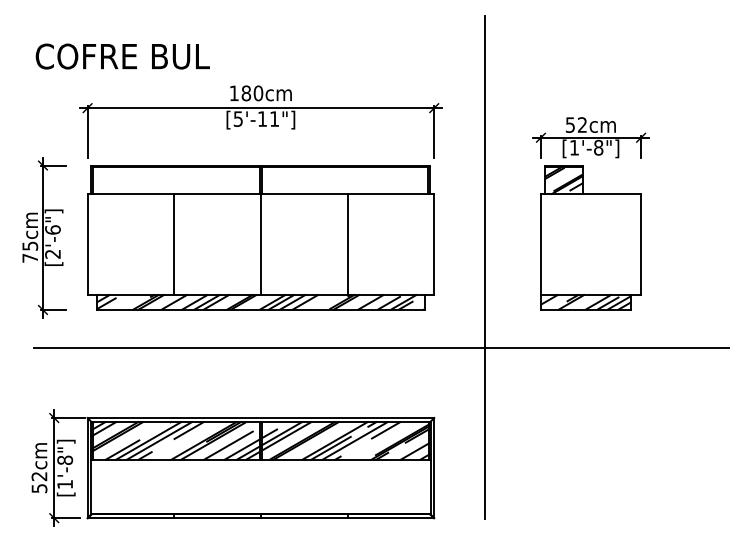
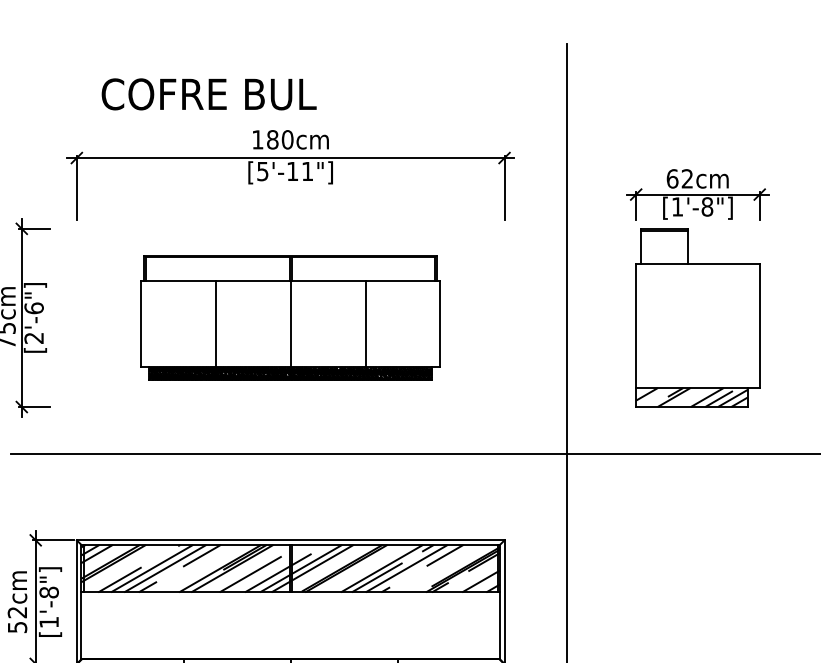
text: (122, 56) -> (208, 94), moved
text: (570, 124) -> (672, 178), 52cm -> 62cm
hatch: (563, 180) -> (664, 247), removed
part: (260, 237) -> (290, 317), size x0.7

